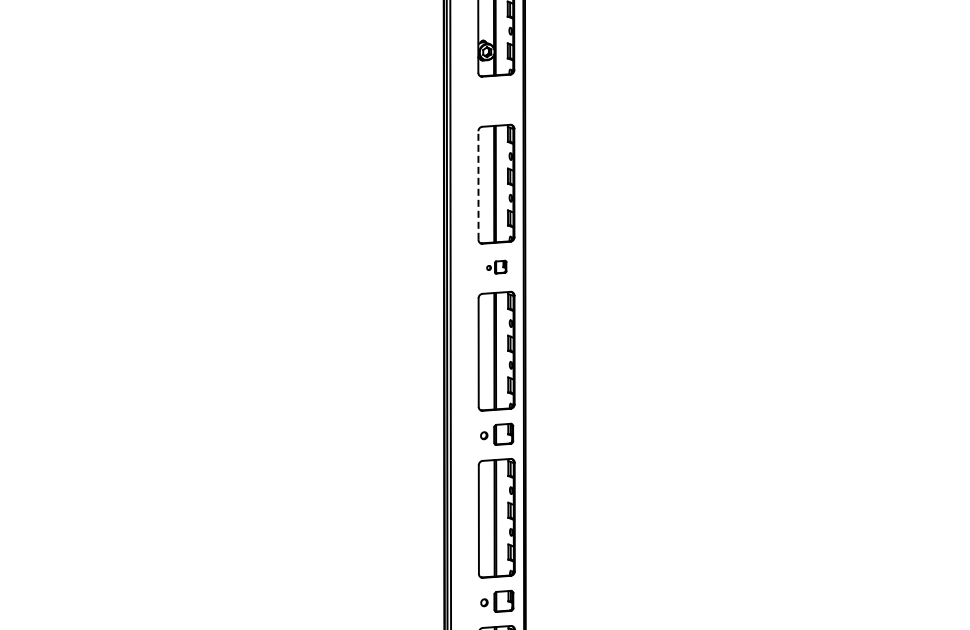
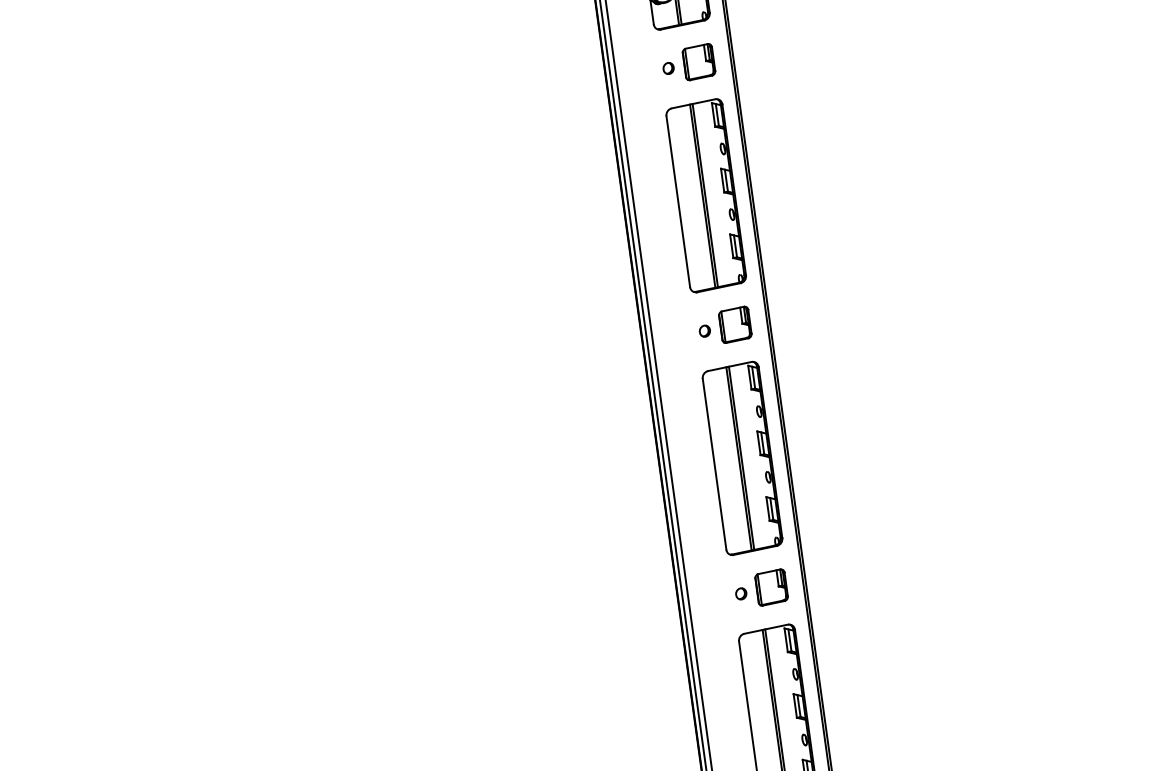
part: (496, 99) -> (688, 62), added
line: (478, 185) -> (678, 201), dashed -> solid
part: (496, 266) -> (724, 325), size x1.67

